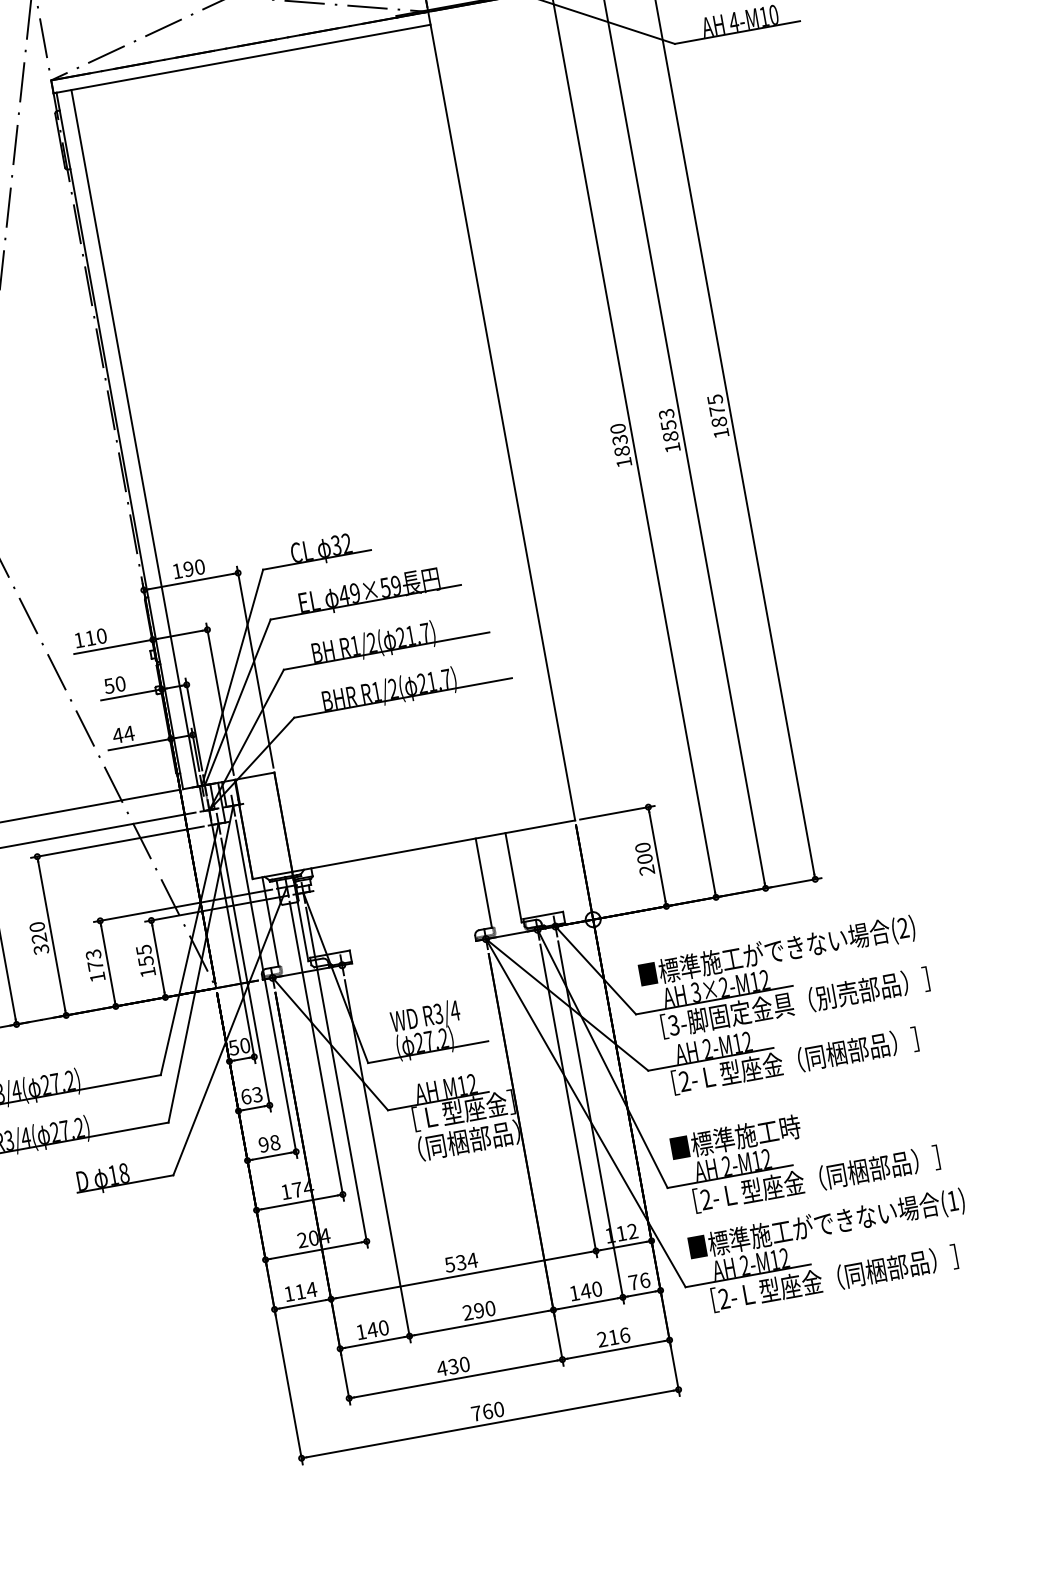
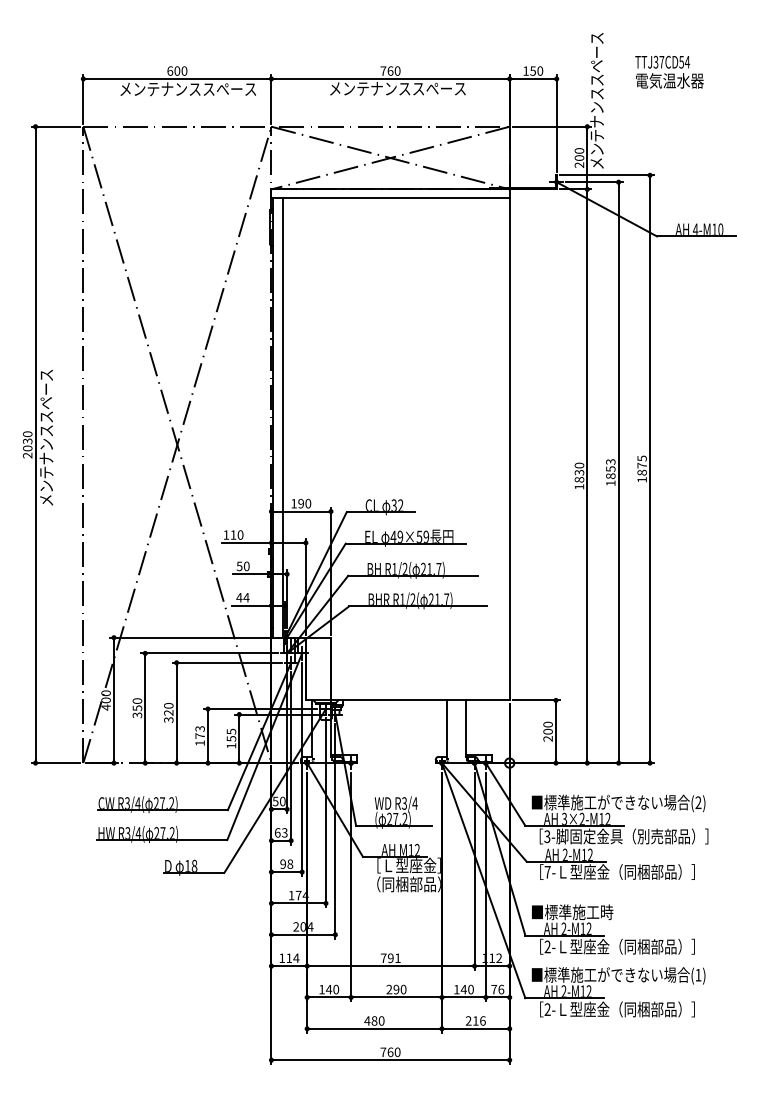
text: (684, 1080) -> (547, 871), 2- -> 7-
text: (460, 1263) -> (390, 958), 534 -> 791
text: (453, 1365) -> (374, 1020), 430 -> 480

